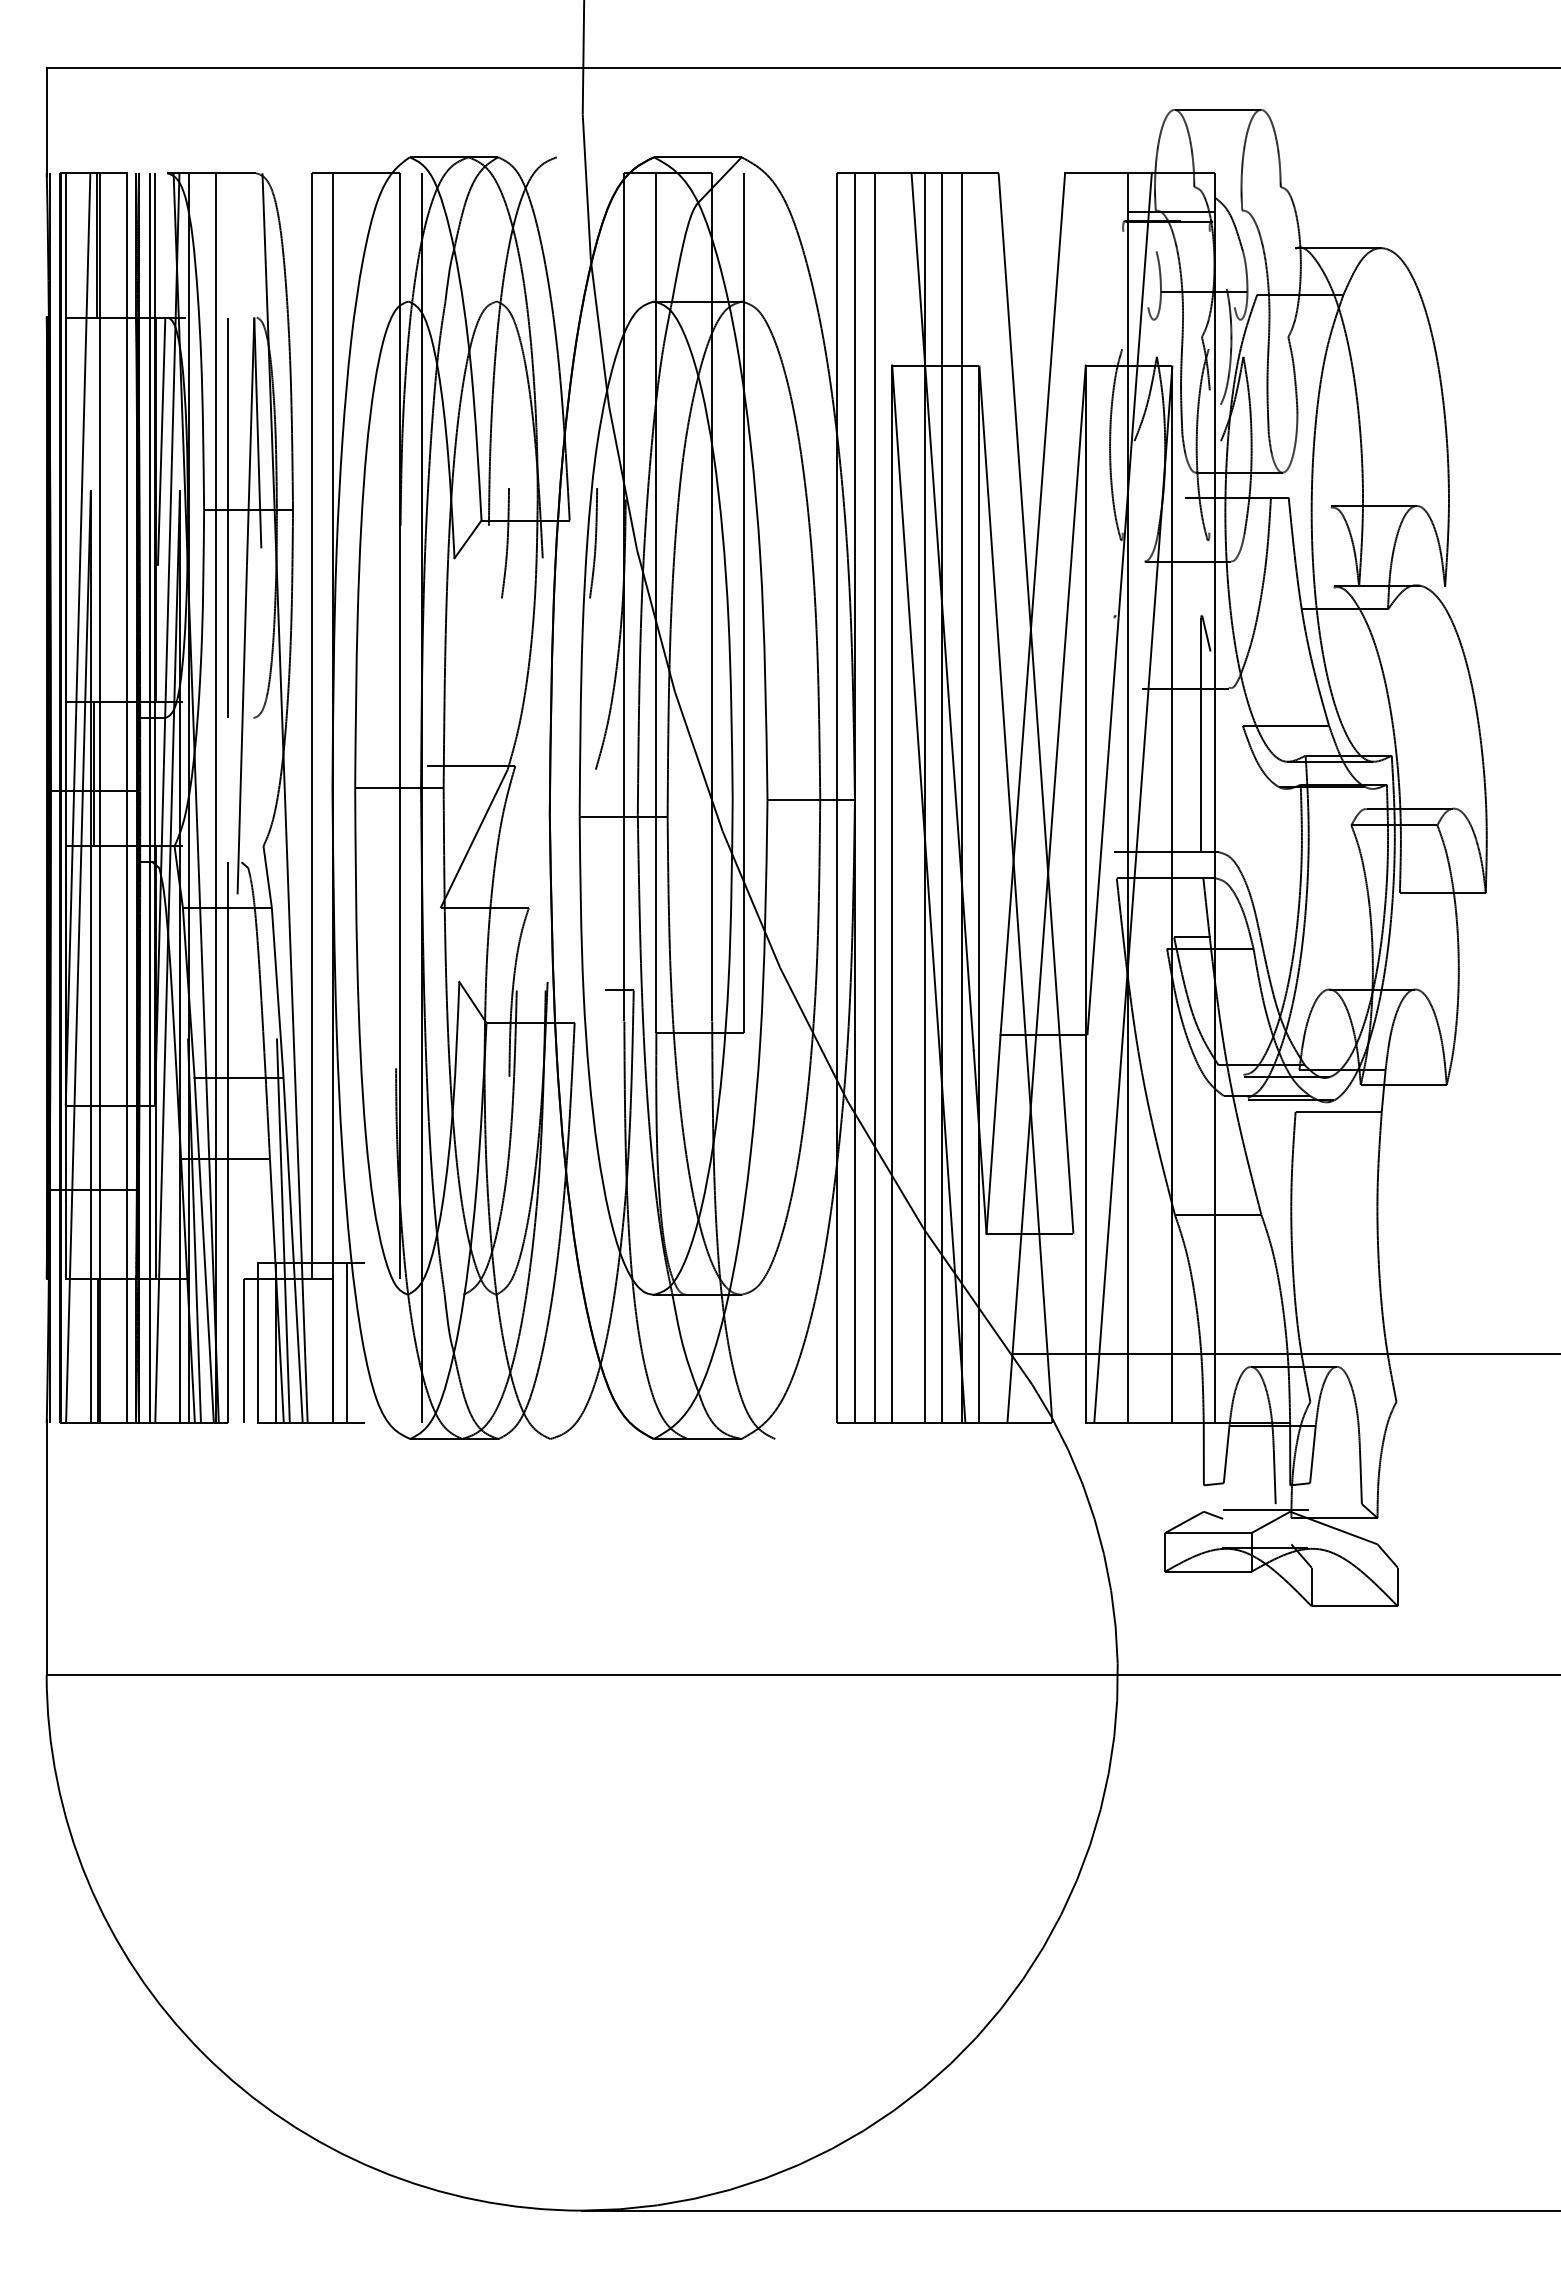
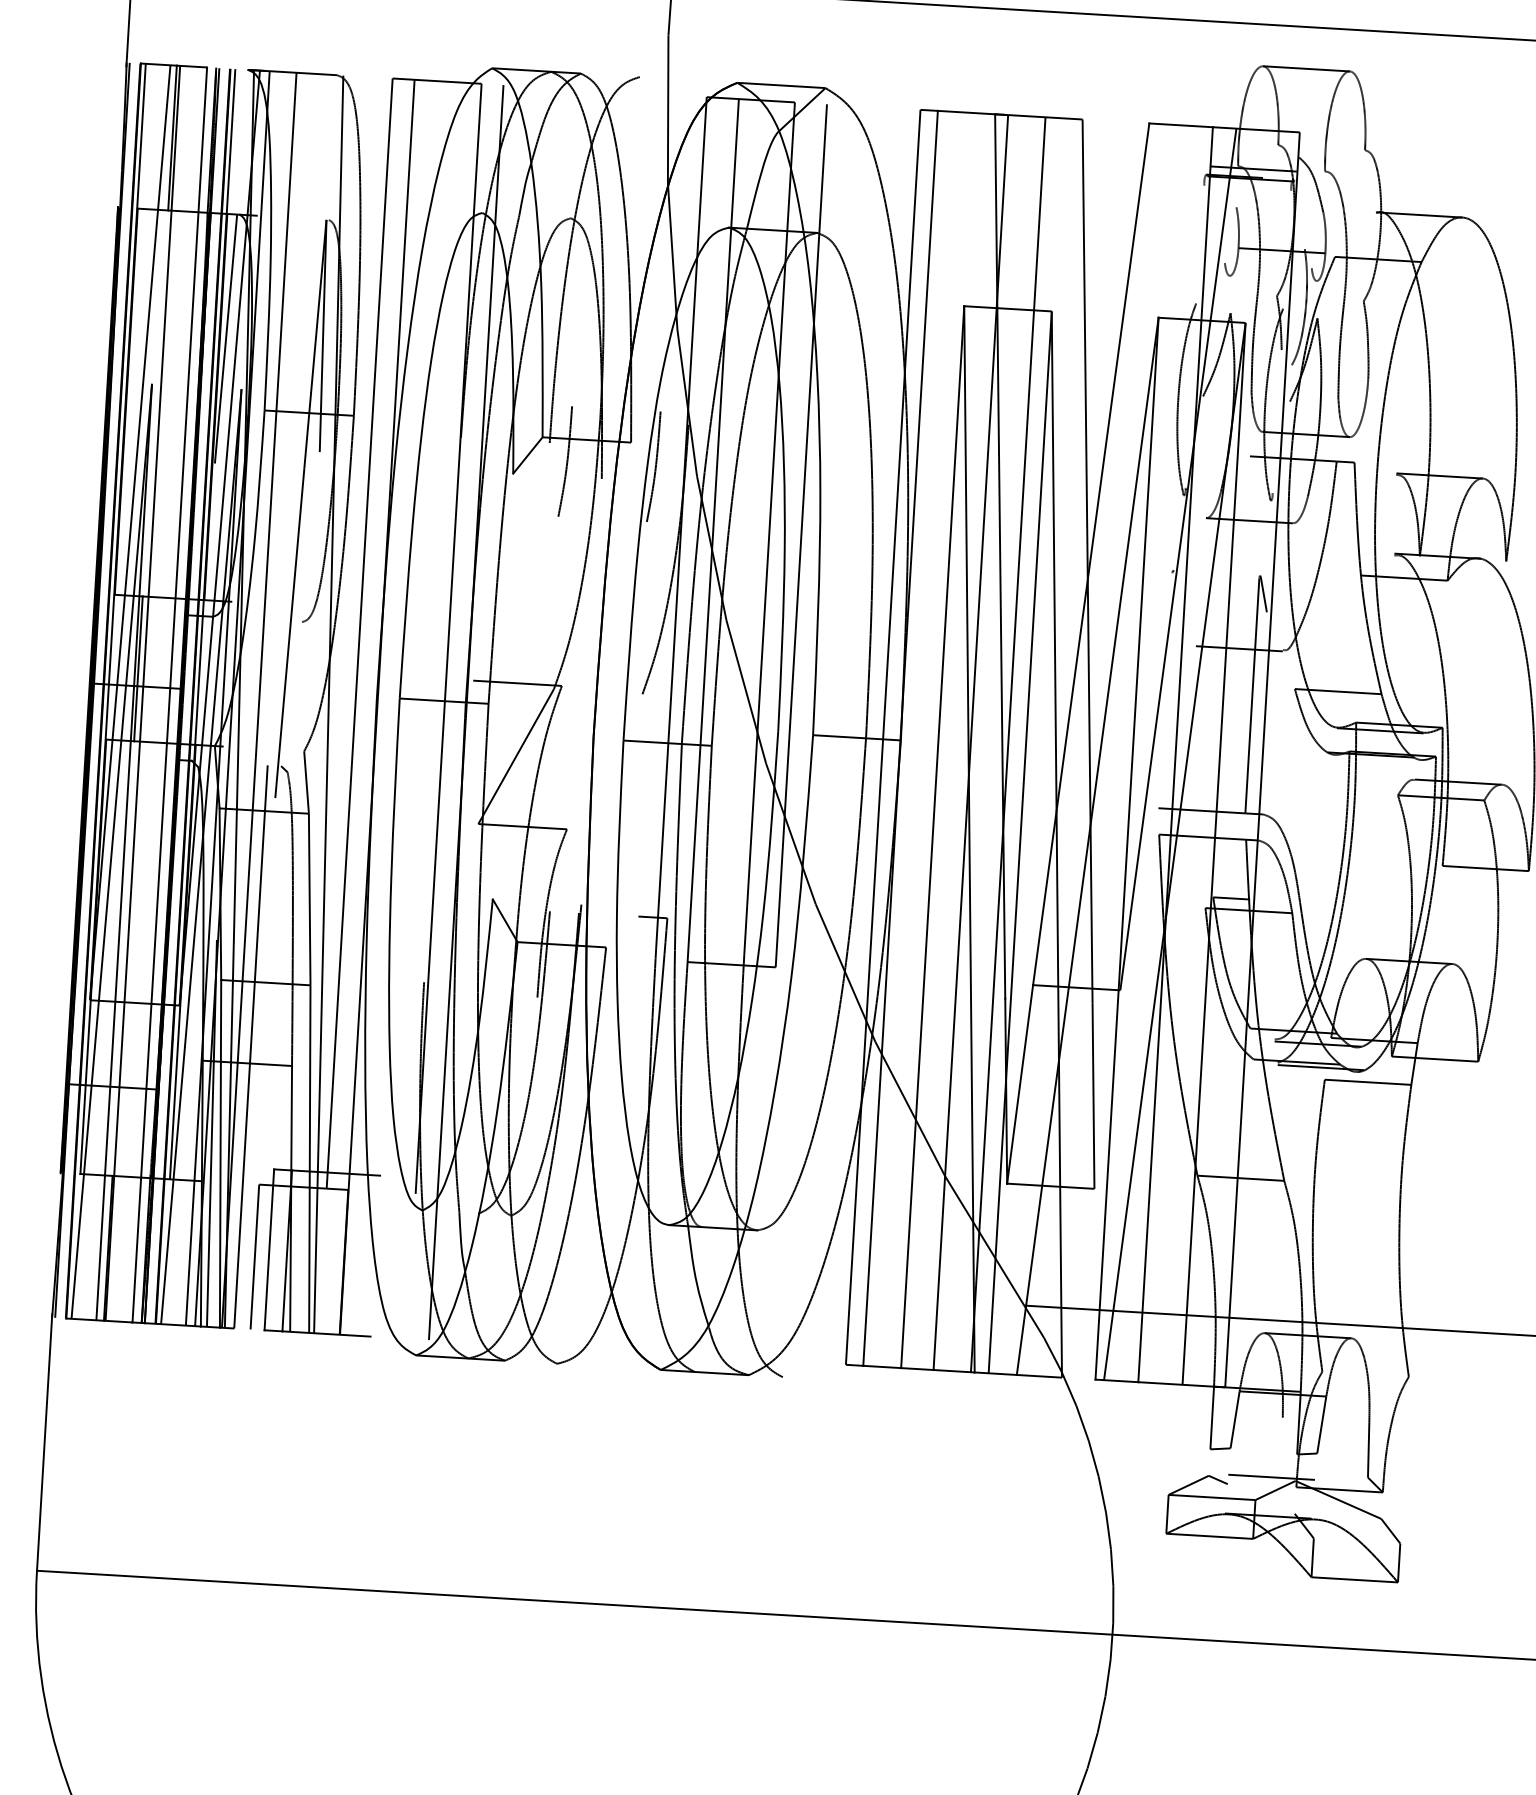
line: (228, 517) -> (288, 419), removed
line: (874, 797) -> (920, 738), removed
line: (941, 797) -> (987, 742), removed
line: (282, 1230) -> (300, 1138), removed
line: (347, 1342) -> (358, 1254), removed
line: (1274, 1476) -> (1281, 1444), removed

